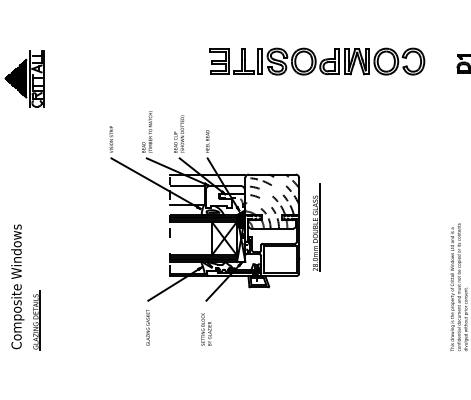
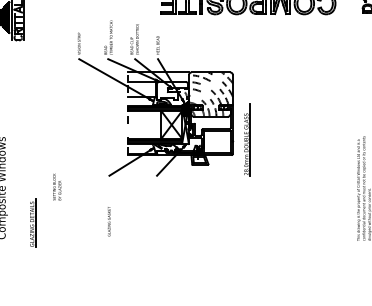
part: (204, 206) -> (155, 98), moved
part: (36, 320) -> (32, 223), moved
text: (206, 329) -> (57, 187), moved

